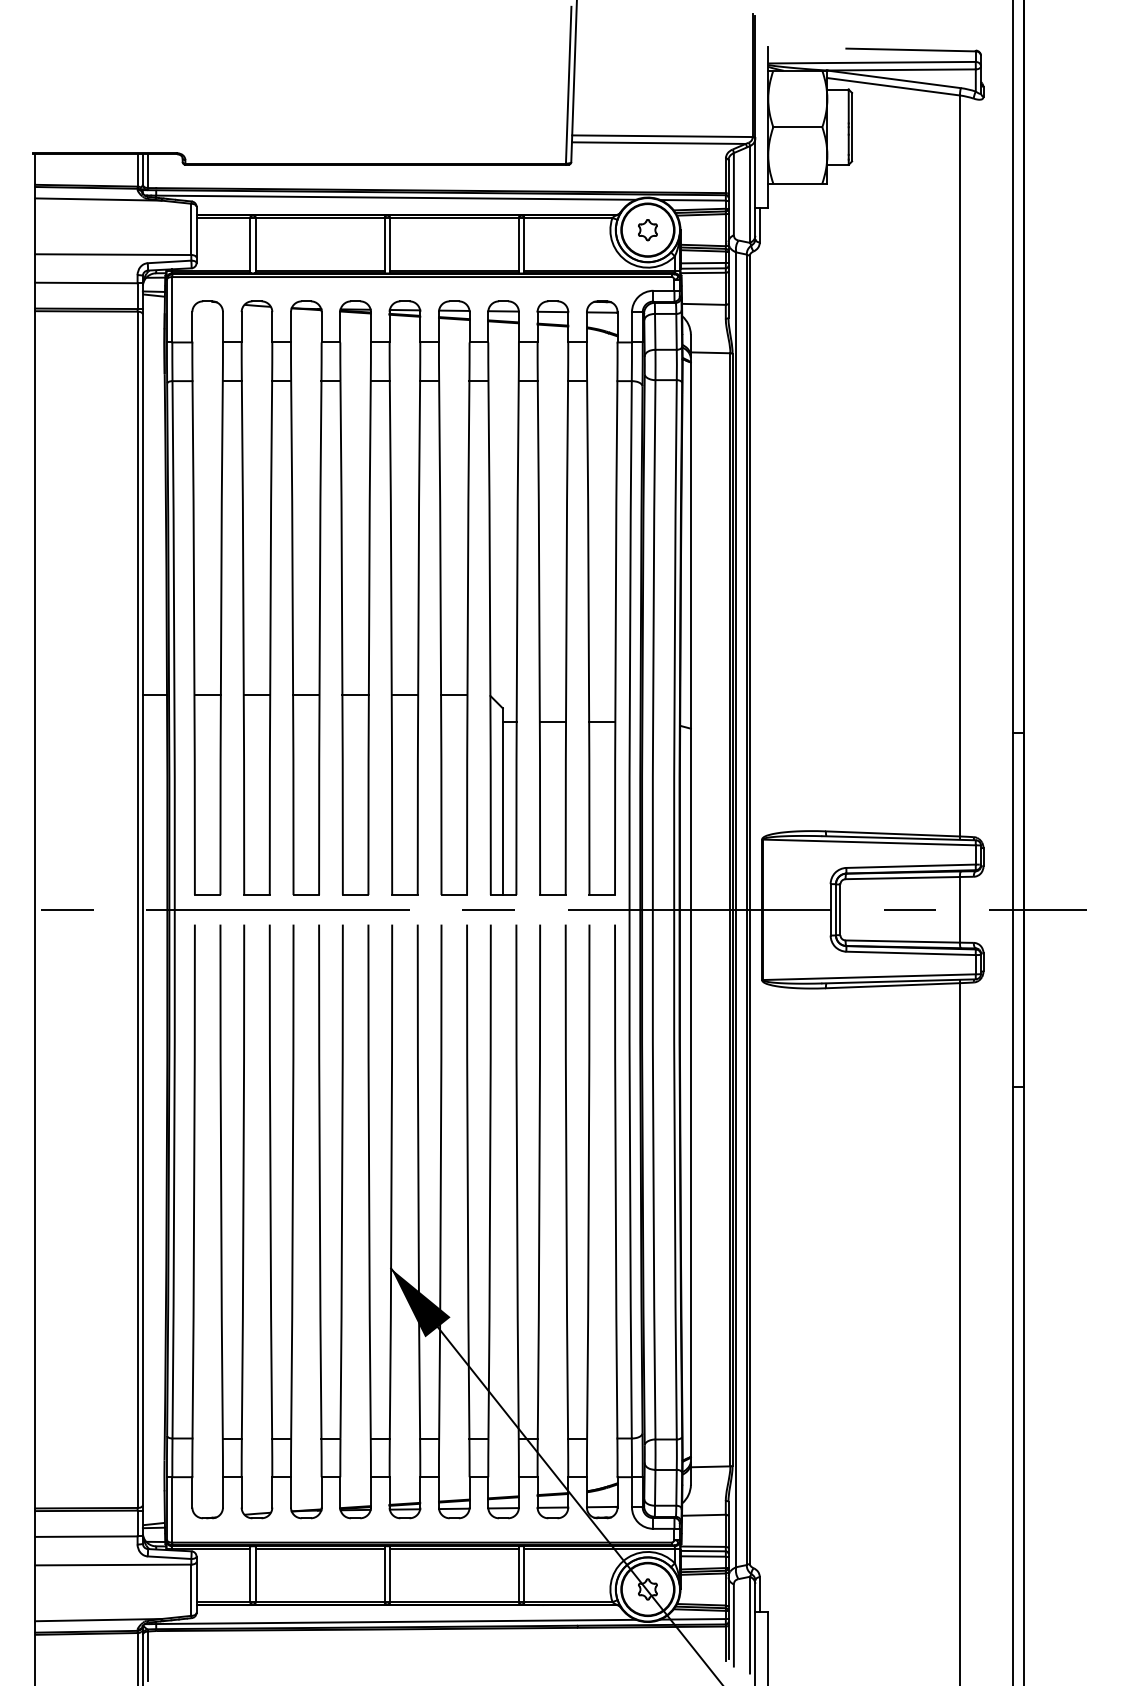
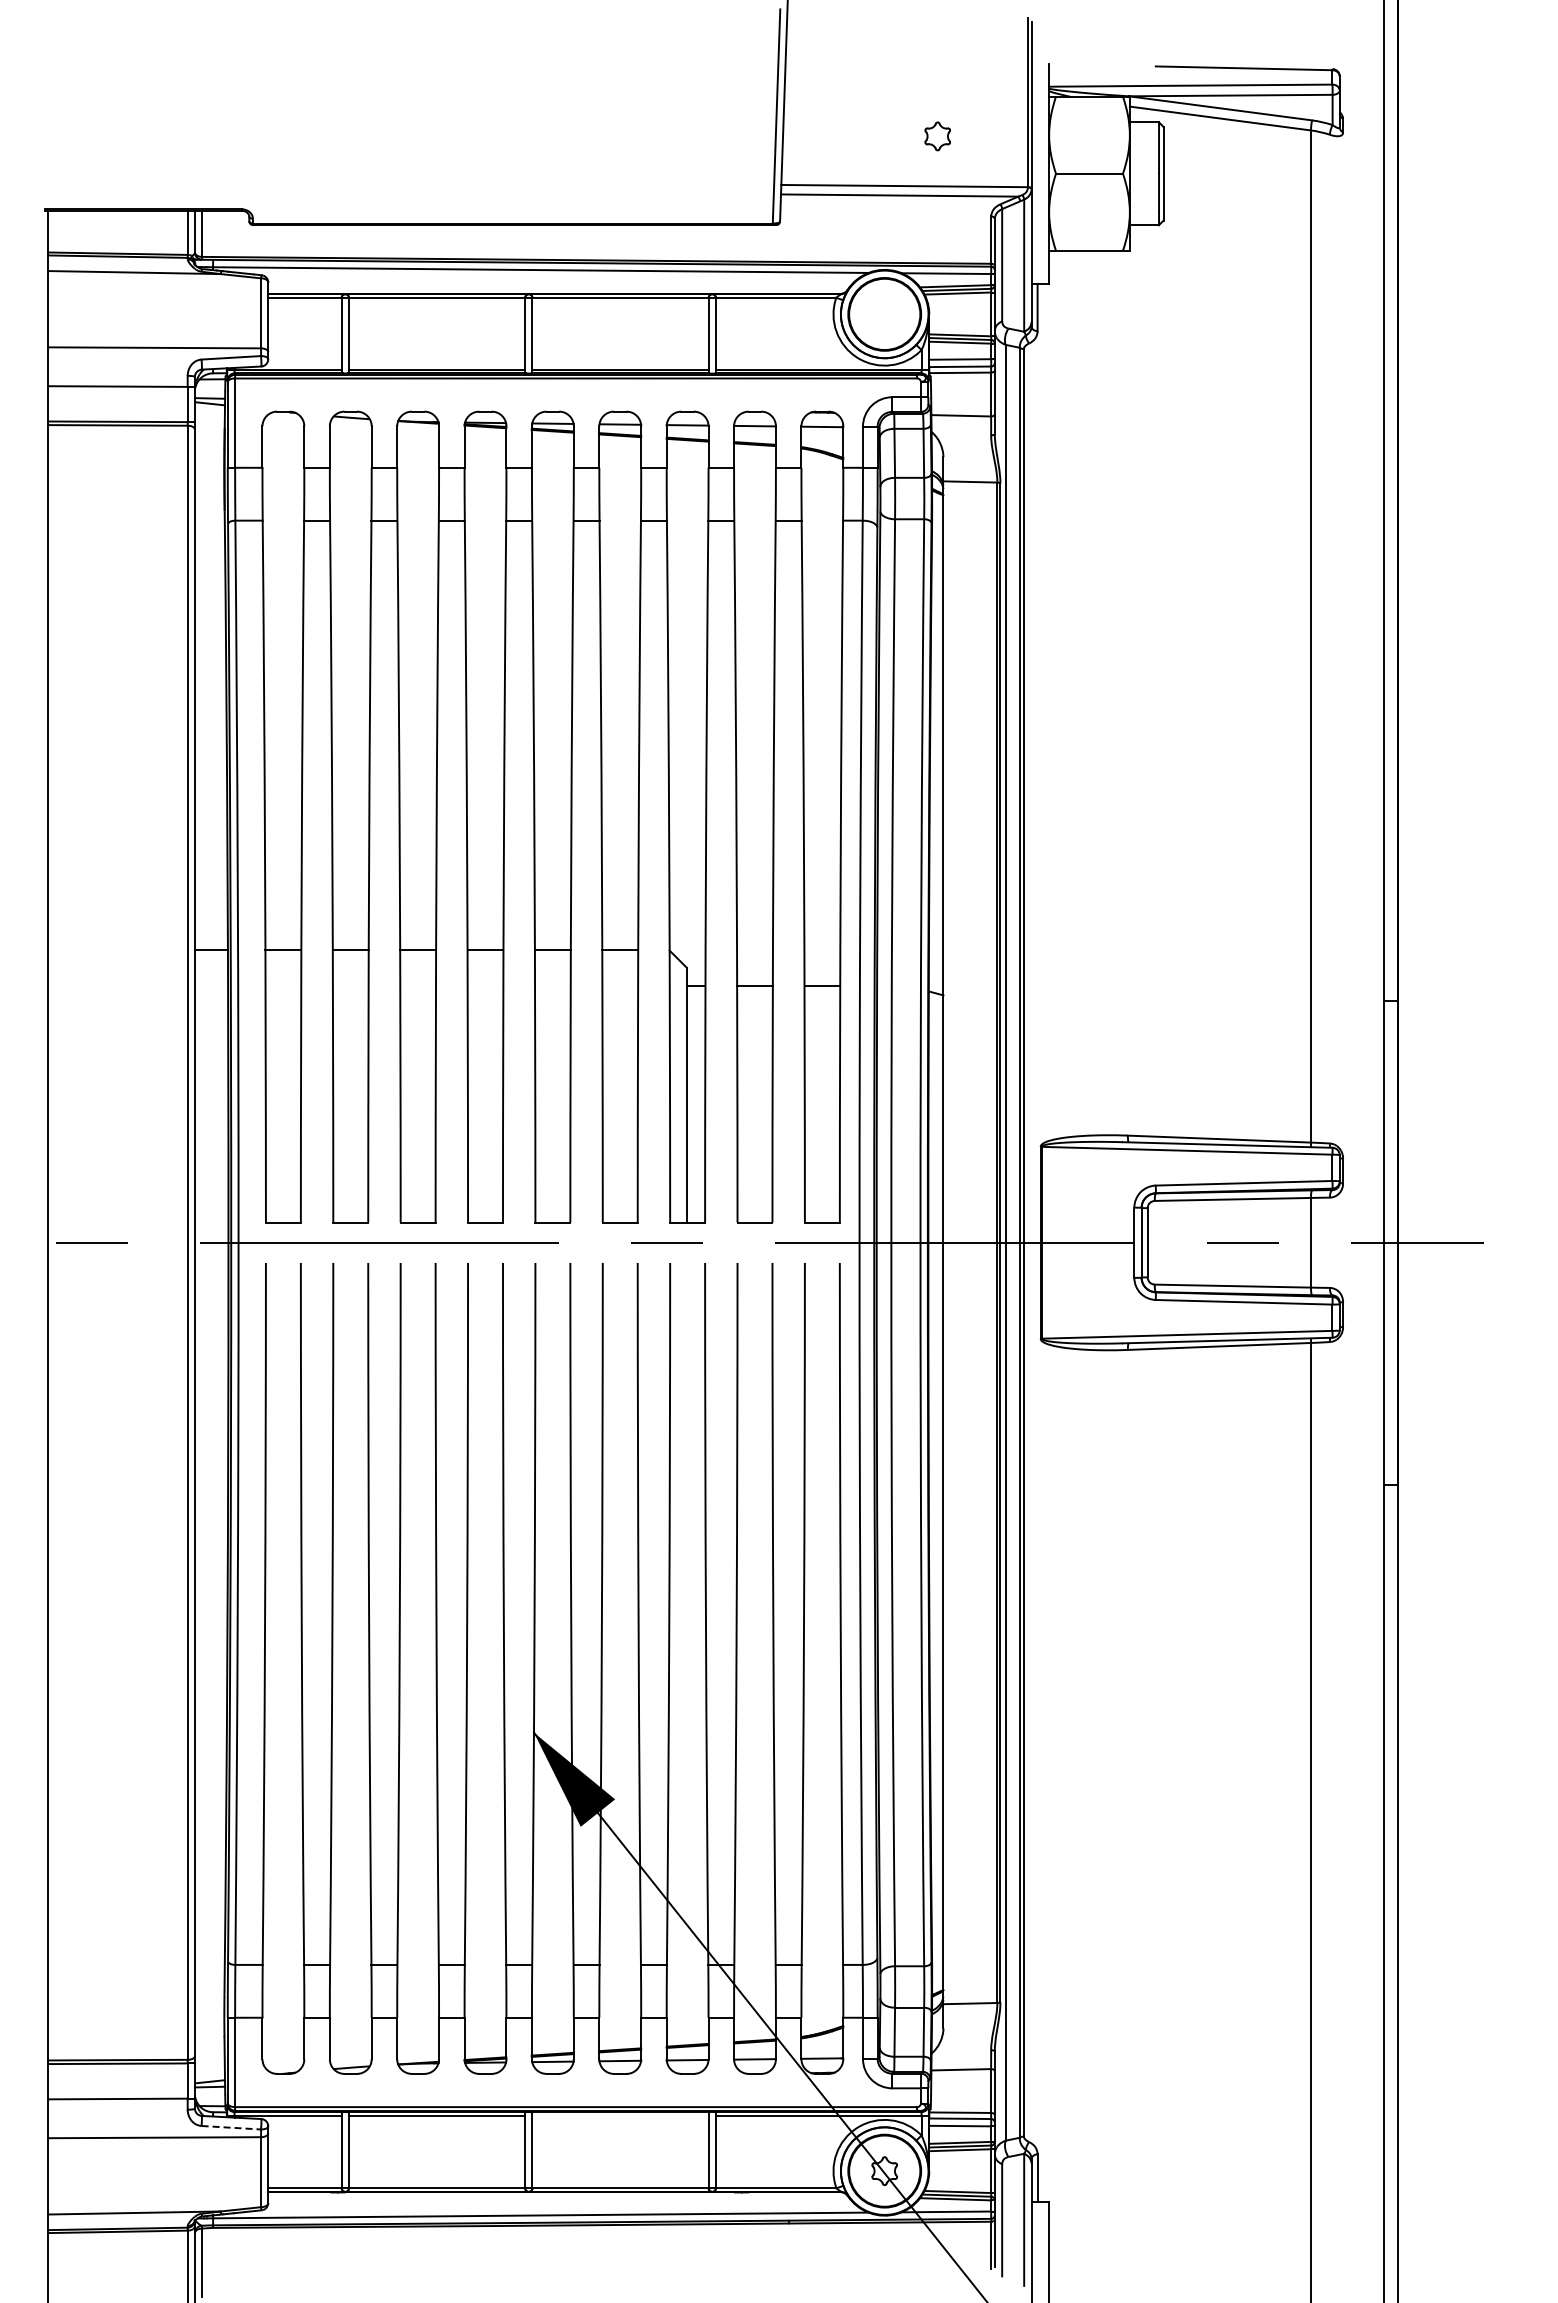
part: (647, 230) -> (937, 136), moved
line: (454, 1548) -> (620, 2115), removed
line: (169, 1557) -> (231, 2127), solid -> dashed

